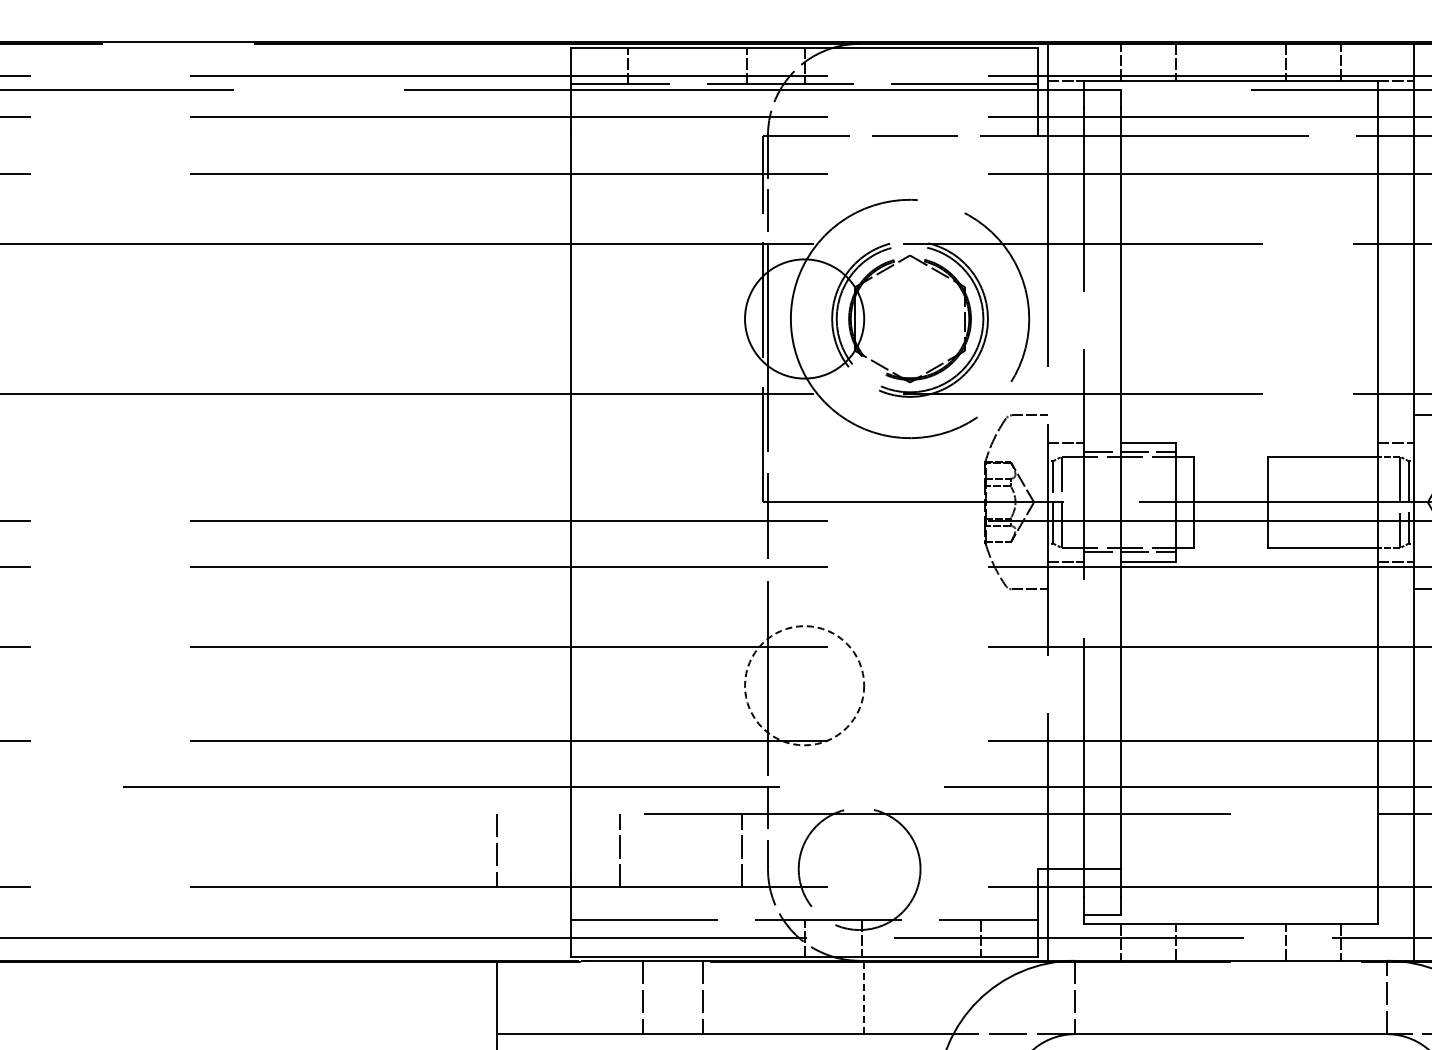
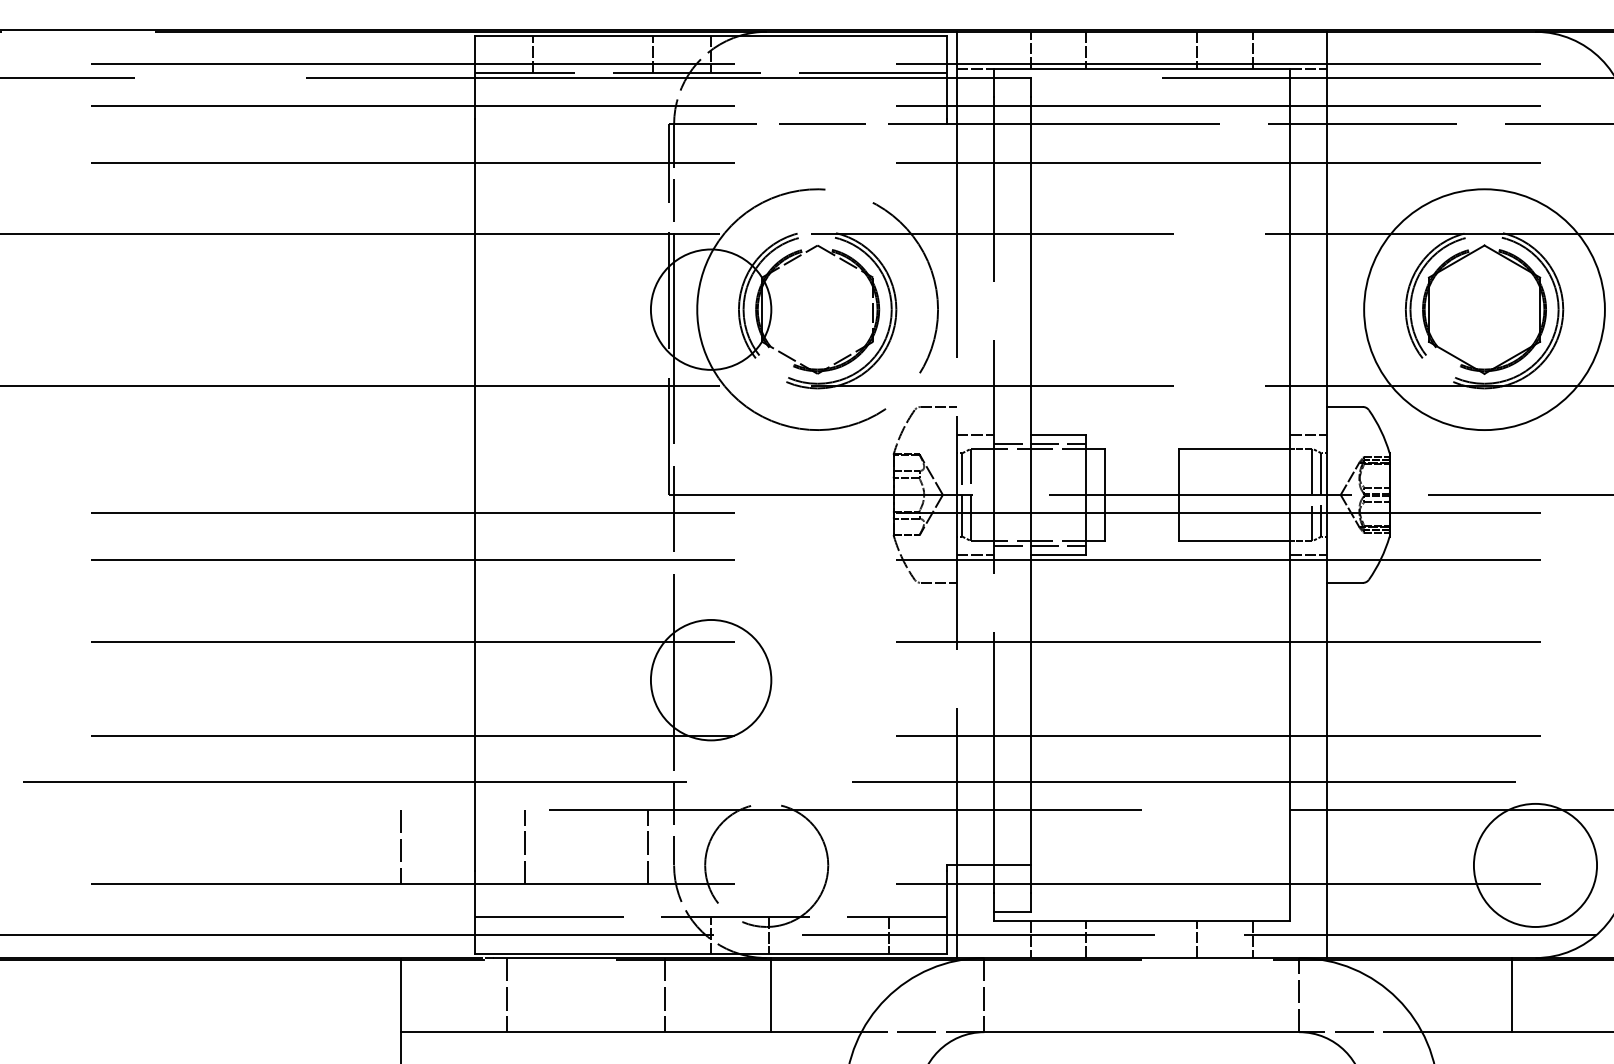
circle: (803, 685) -> (710, 679), dashed -> solid
line: (864, 996) -> (771, 994), dashed -> solid
line: (642, 997) -> (507, 995), moved
line: (703, 997) -> (664, 995), moved

